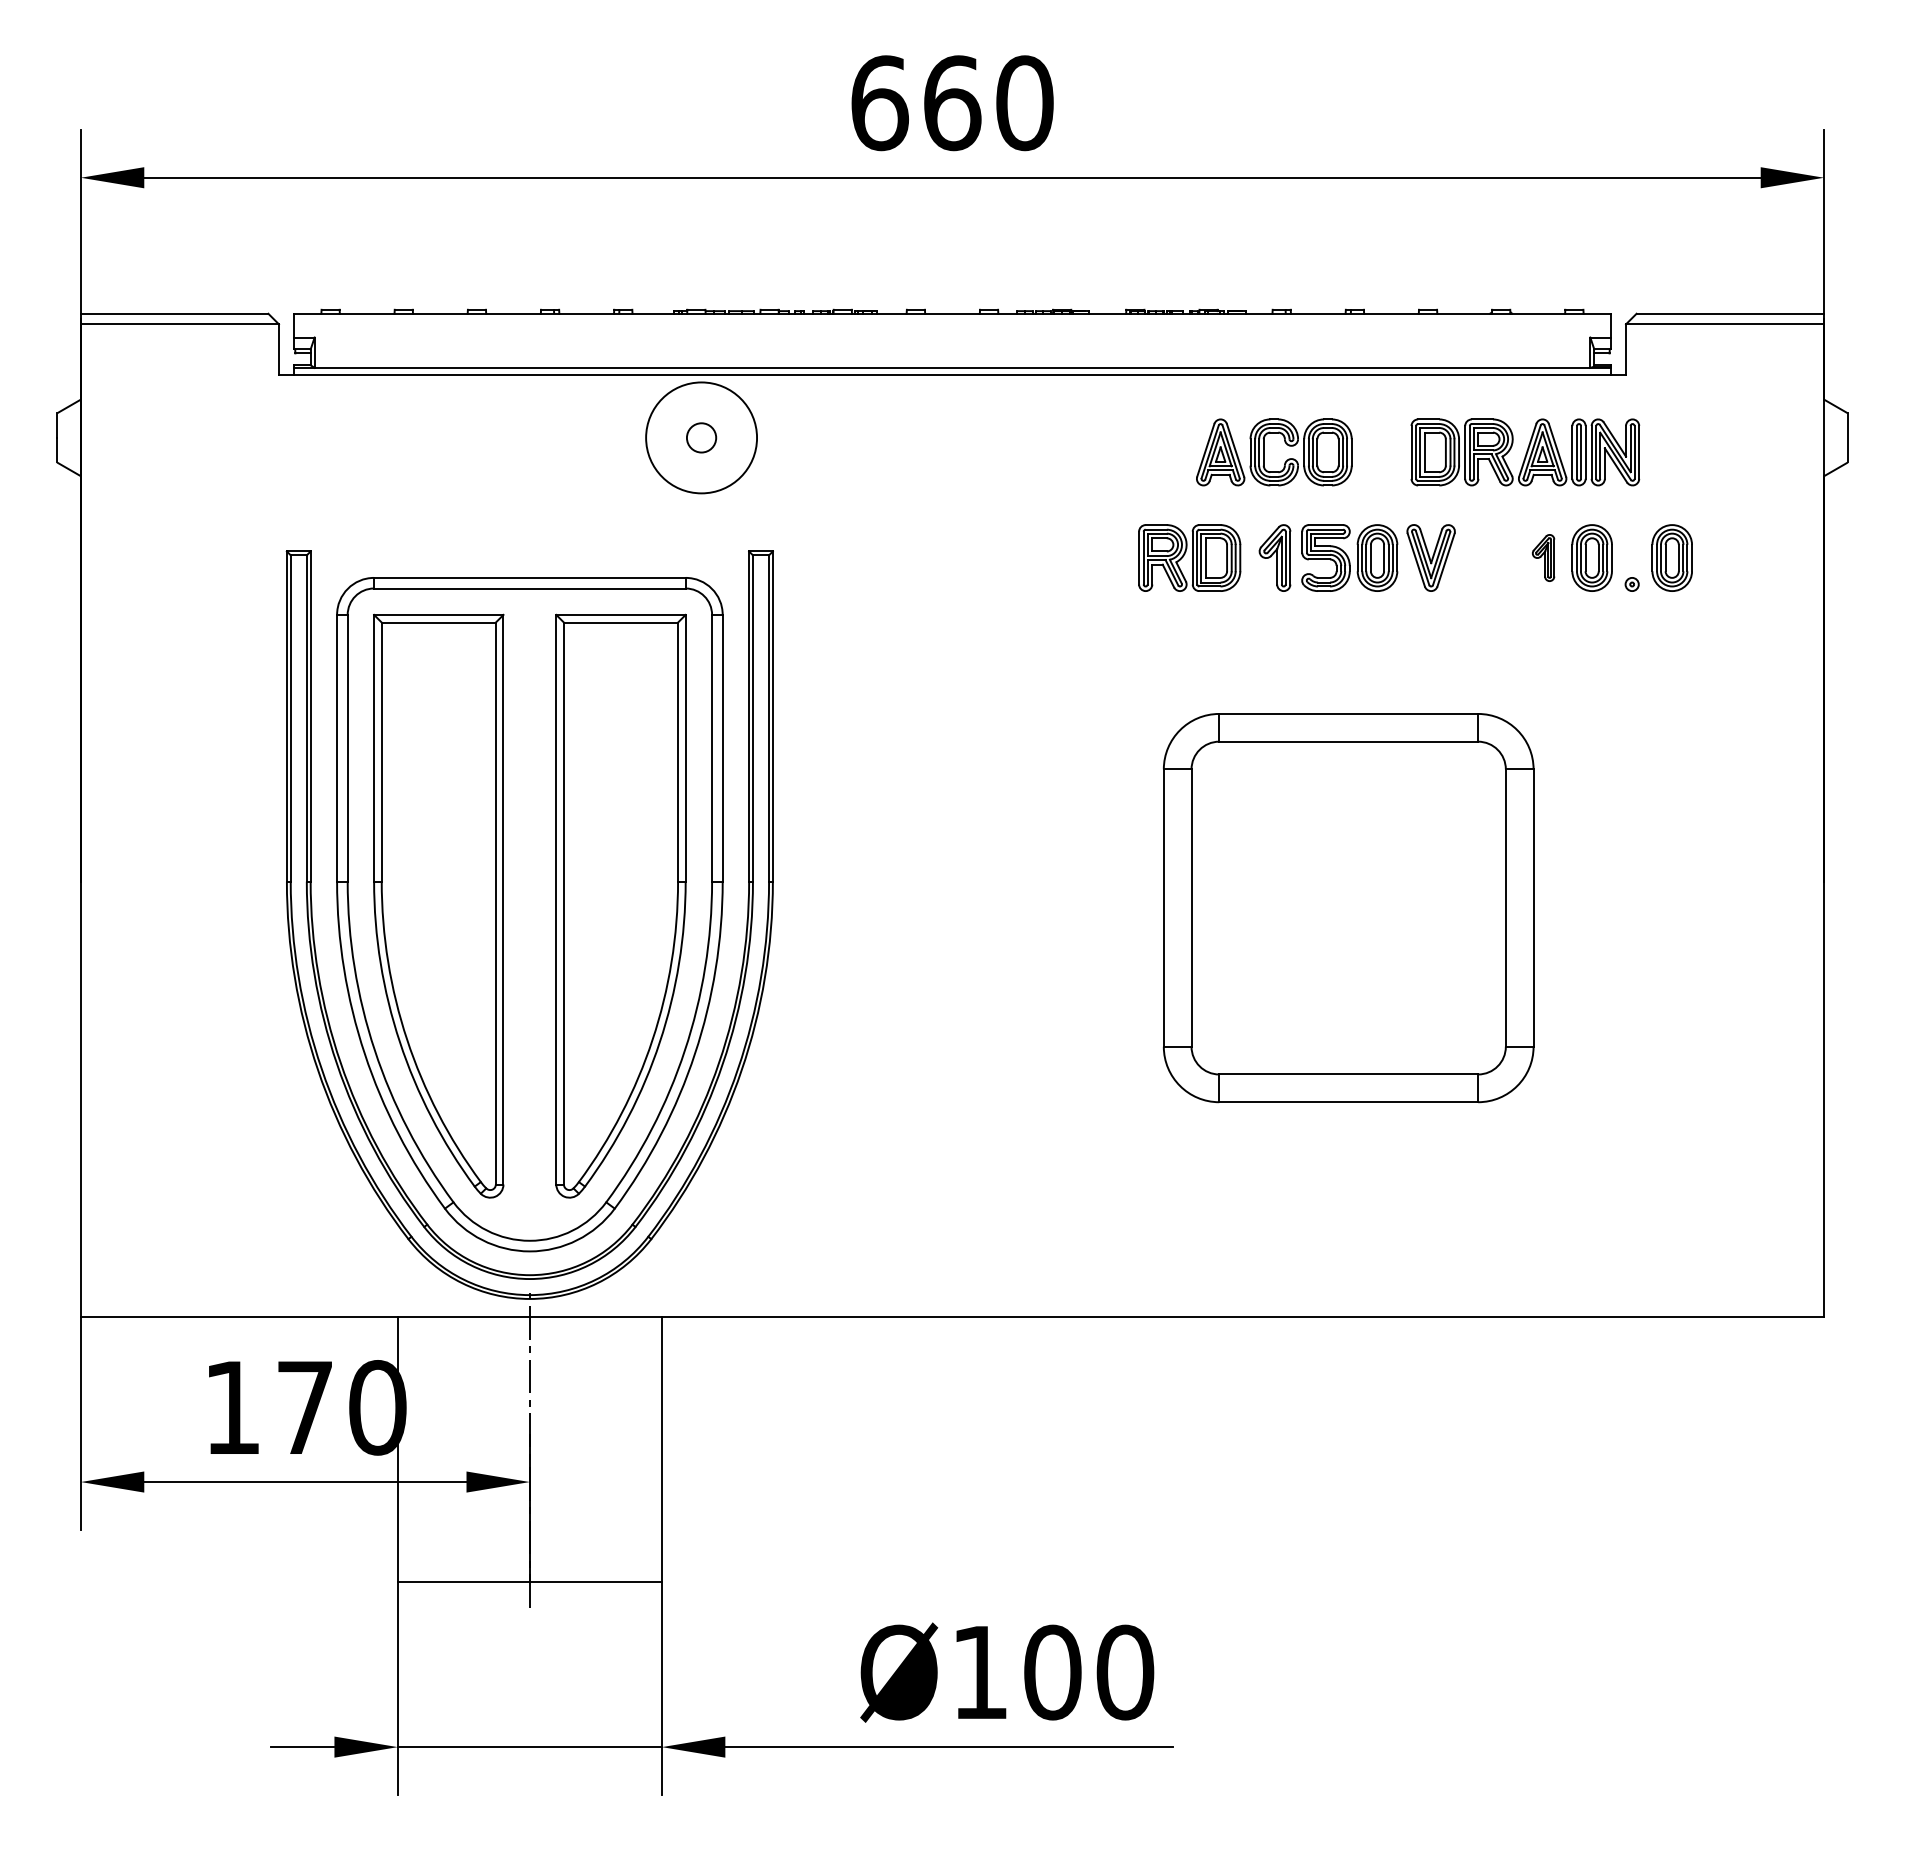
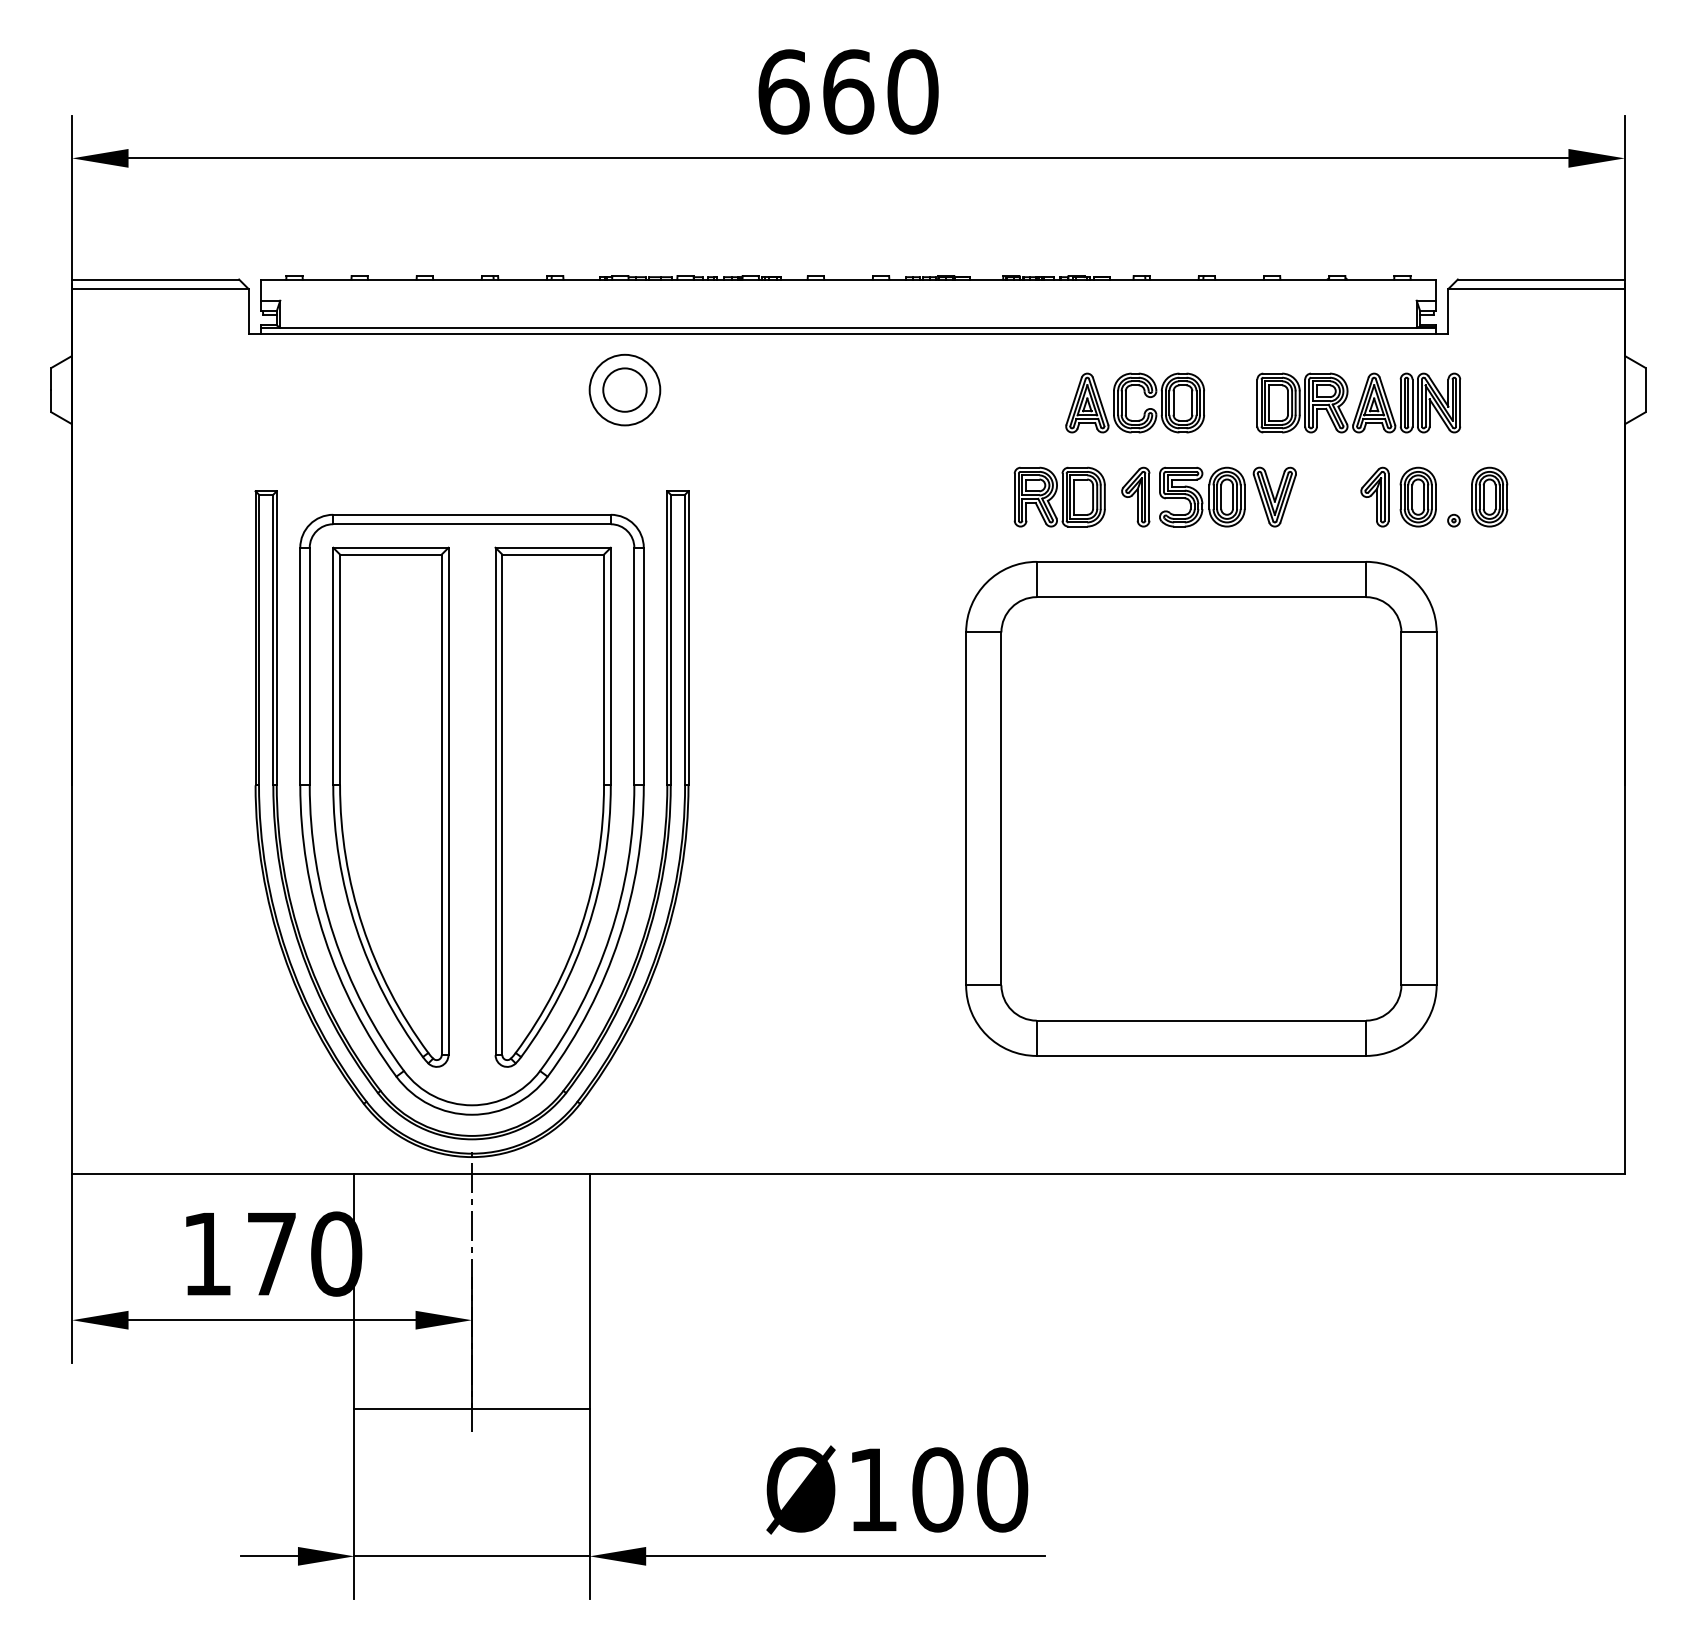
circle: (701, 437) -> (624, 389), size x0.71
circle: (701, 437) -> (624, 389), size x1.67
part: (1542, 557) -> (1374, 496), size x1.43
part: (1348, 907) -> (1201, 808), size x1.43

